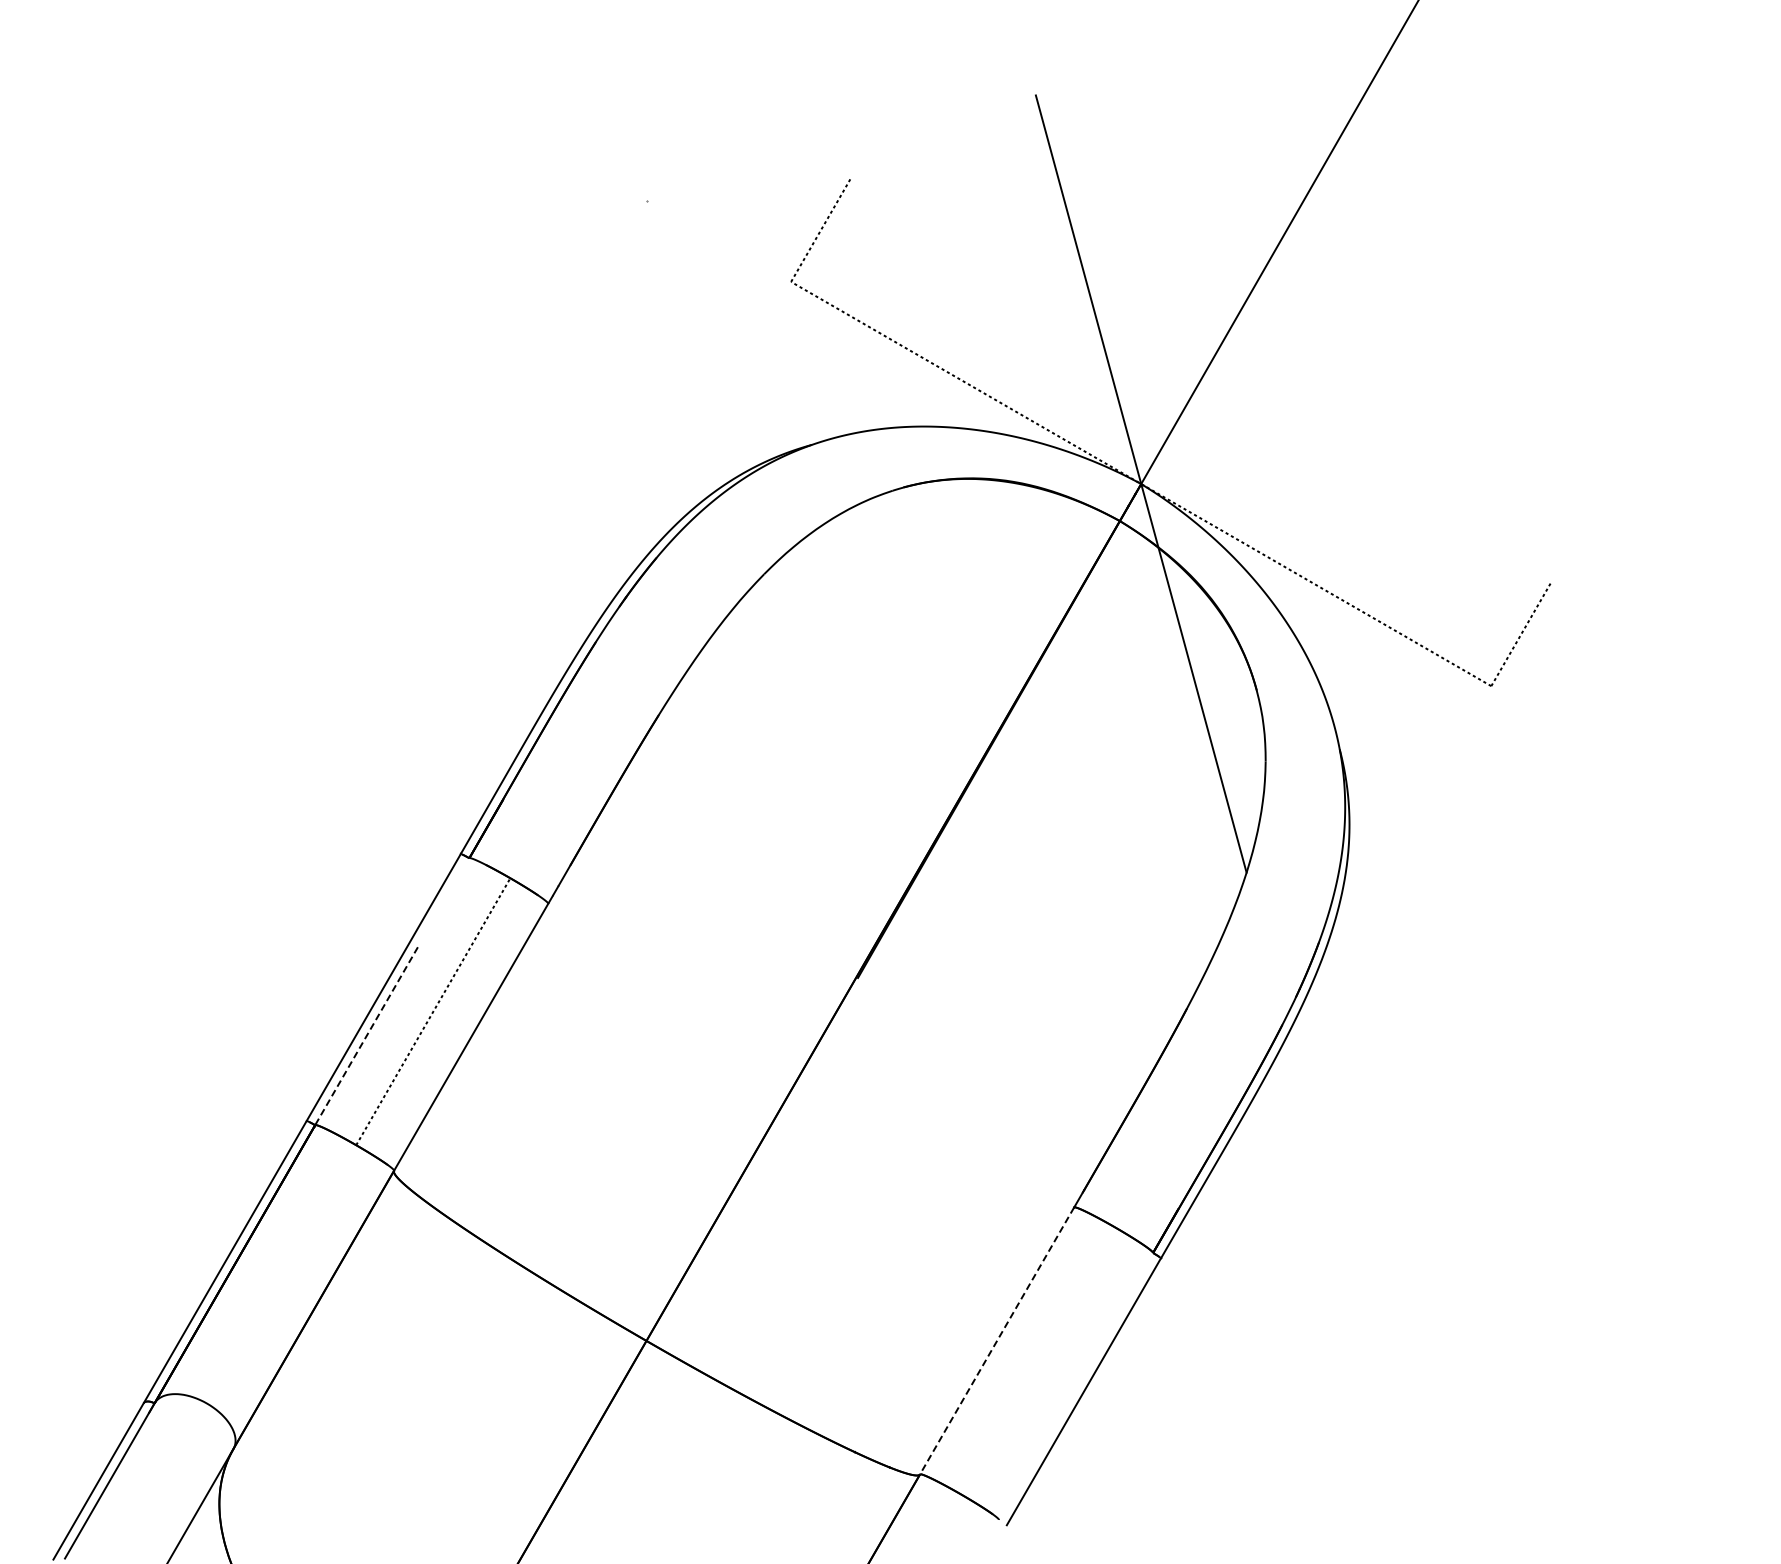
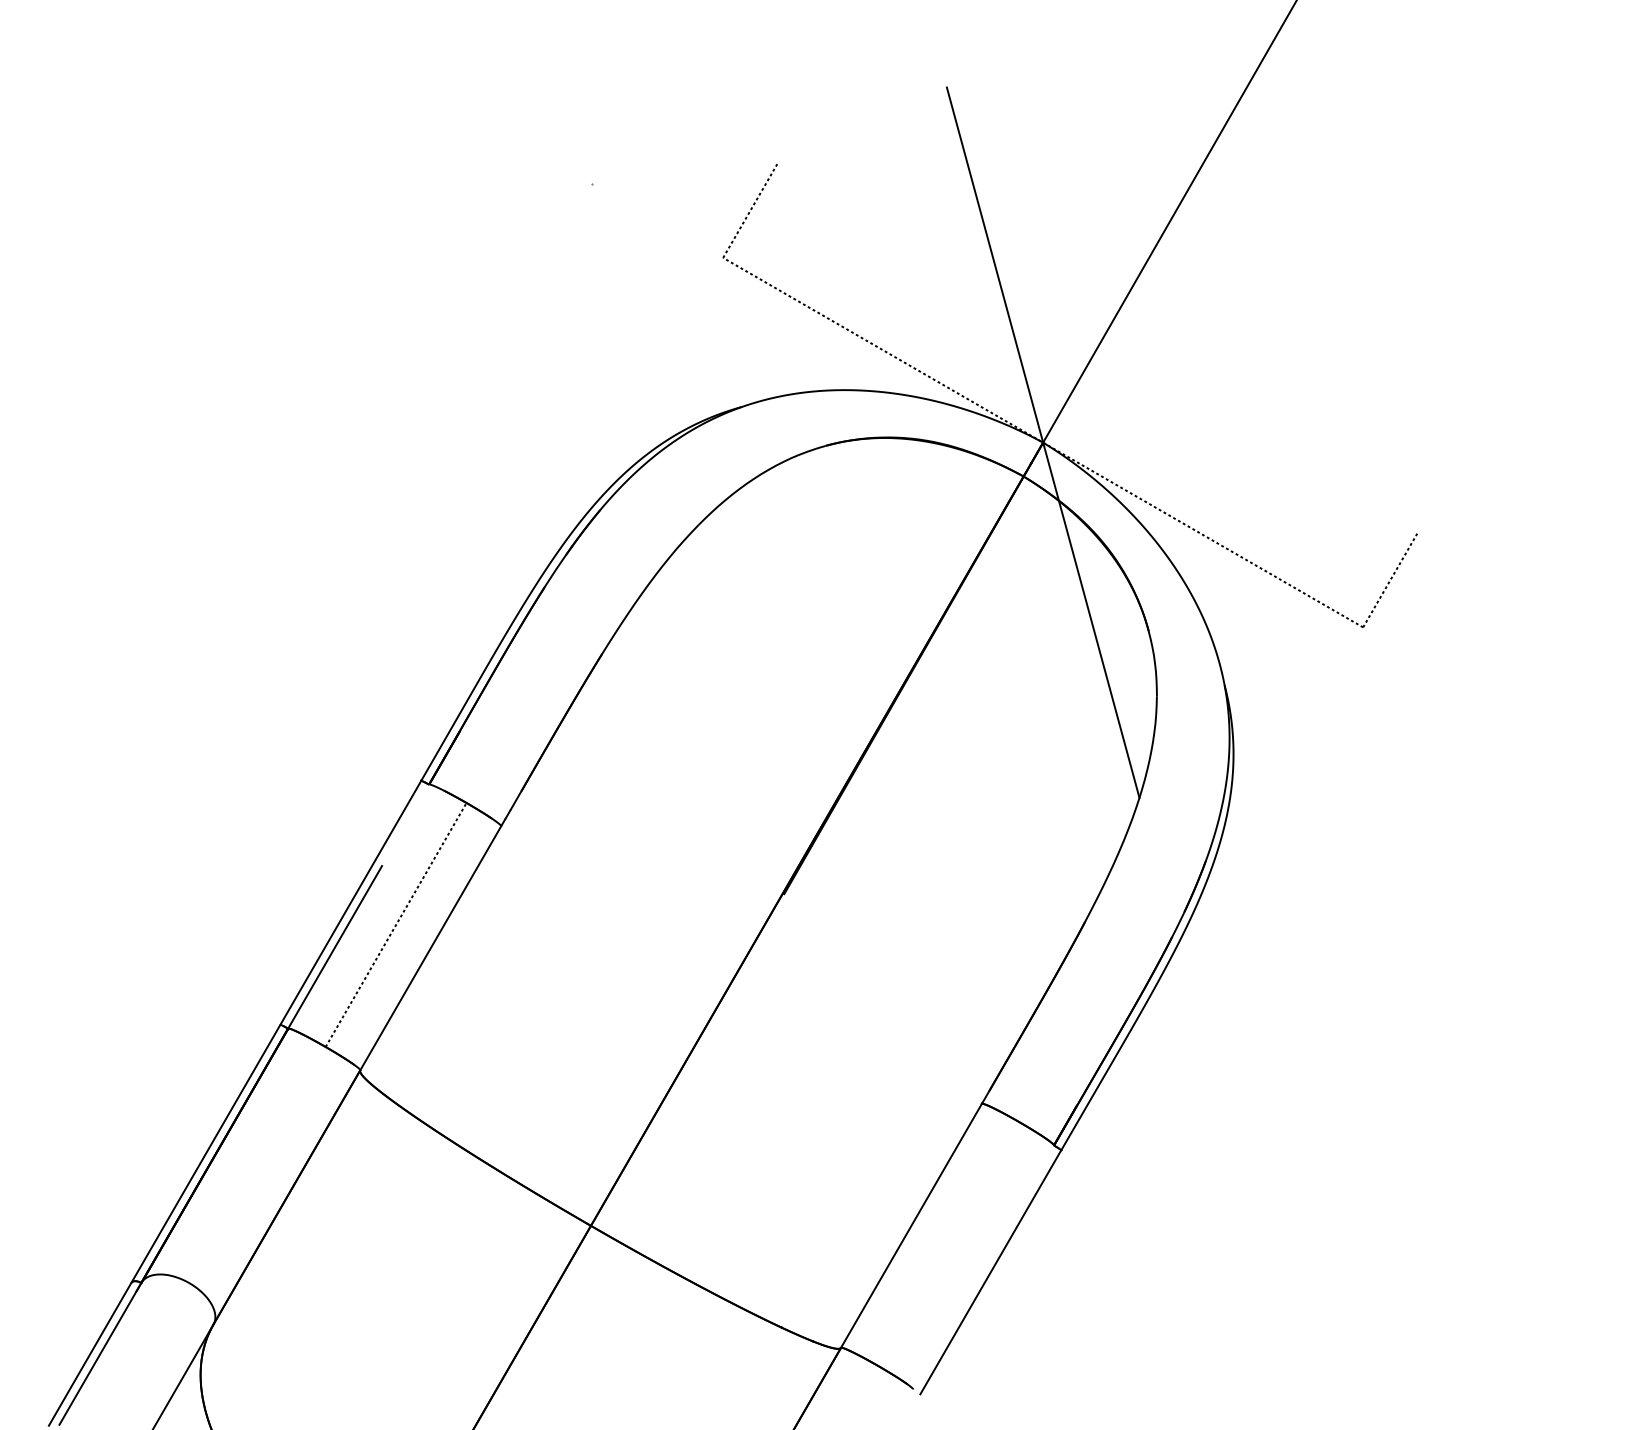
line: (366, 1036) -> (335, 947), dashed -> solid
line: (996, 1341) -> (910, 1226), dashed -> solid

